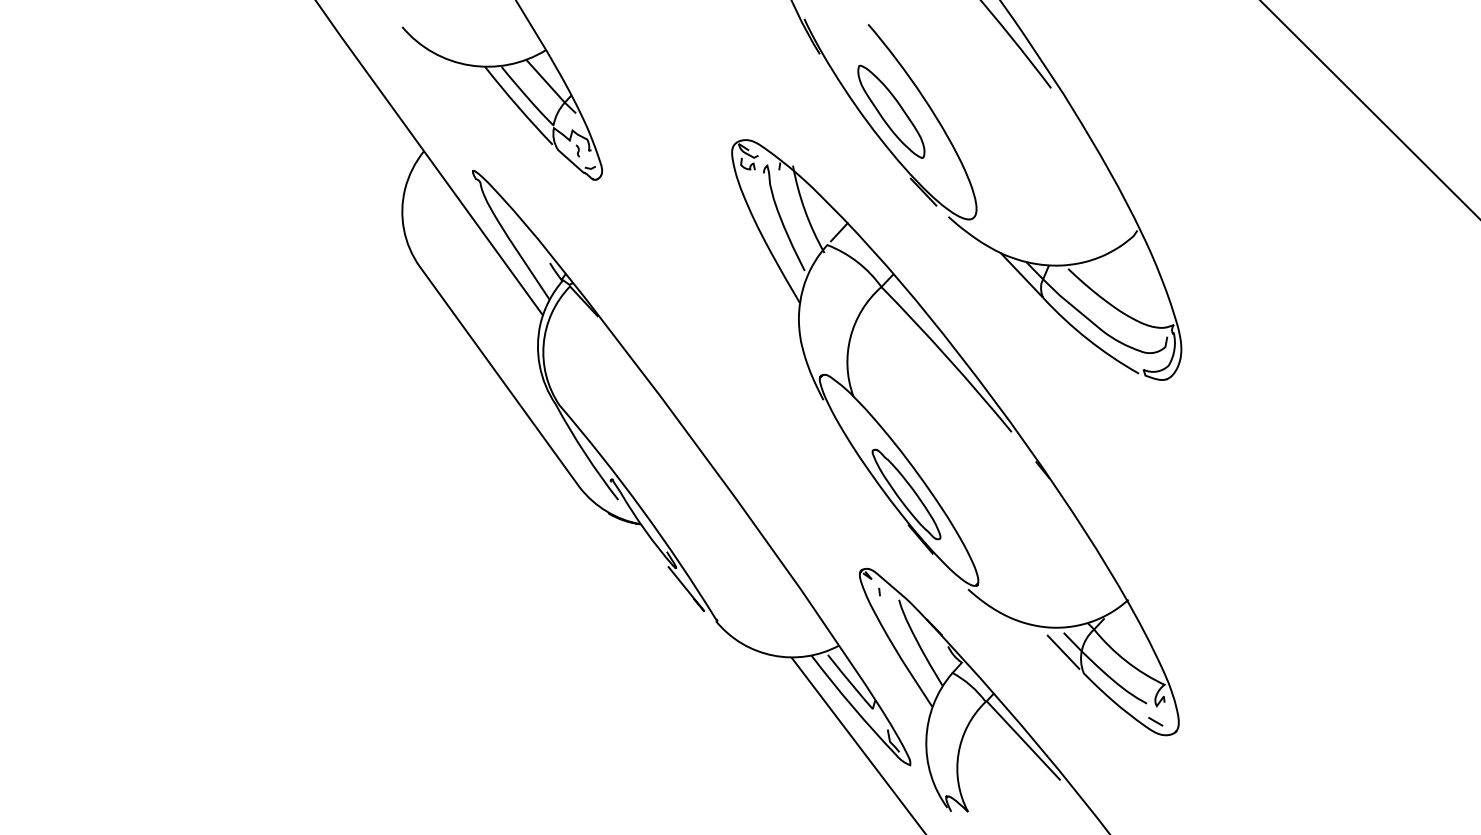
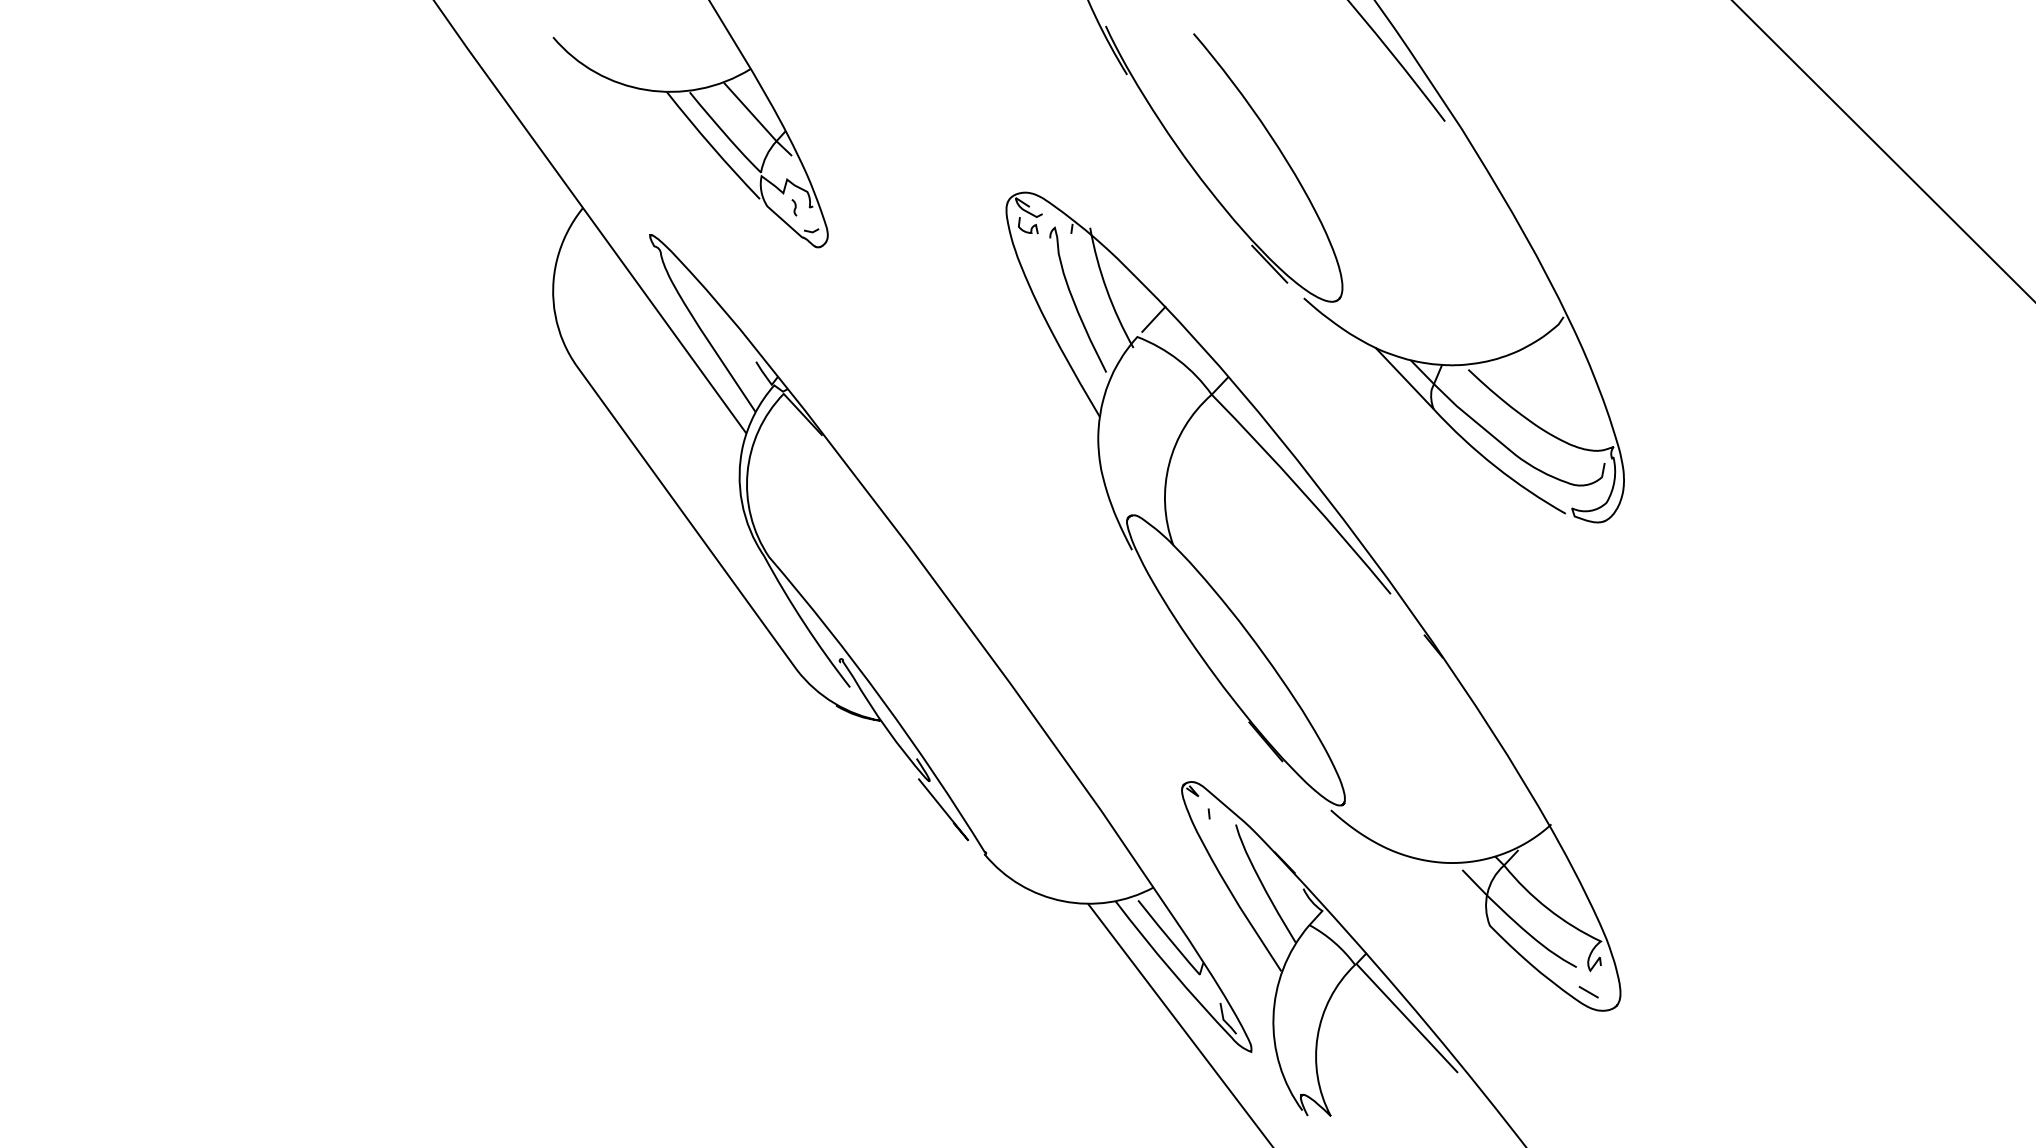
part: (891, 111) -> (1225, 153), removed
part: (906, 494) -> (1245, 679), removed
line: (1063, 652) -> (1461, 896), removed

